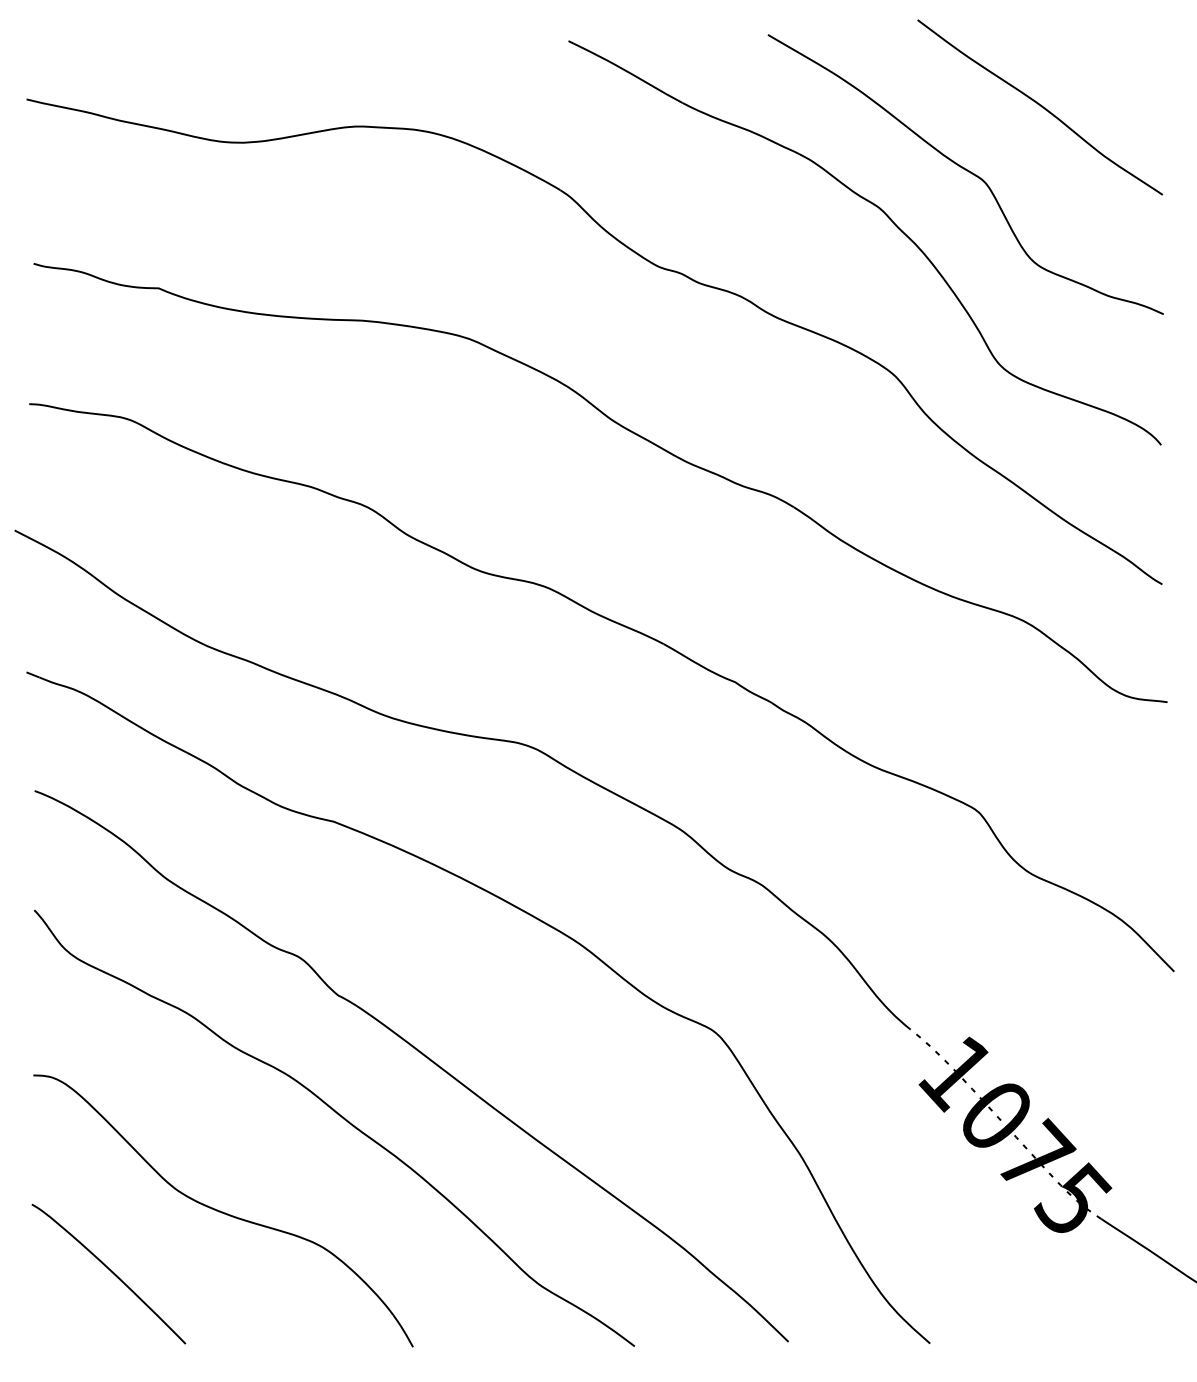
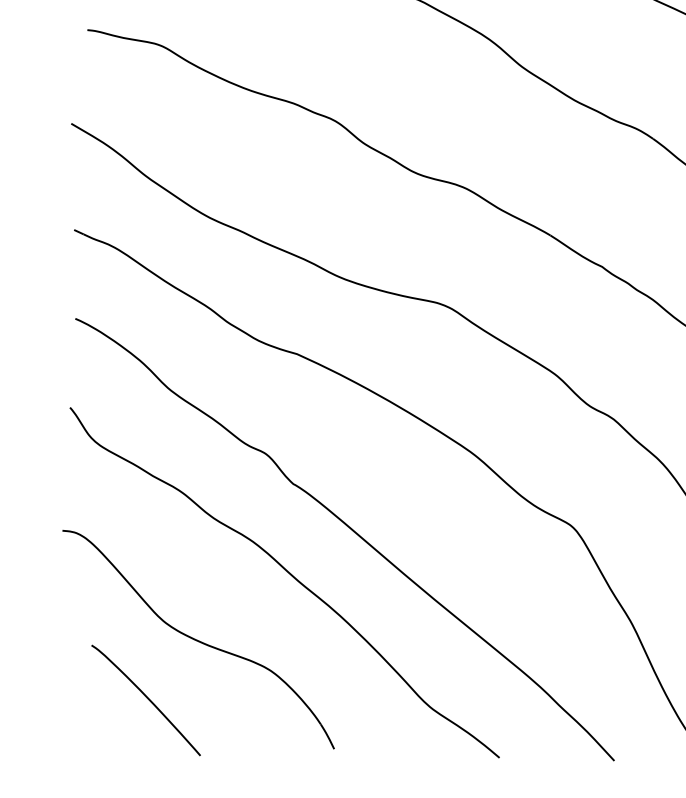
curve: (110, 1271) -> (147, 698), moved

